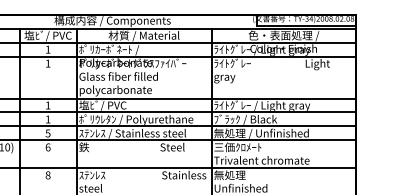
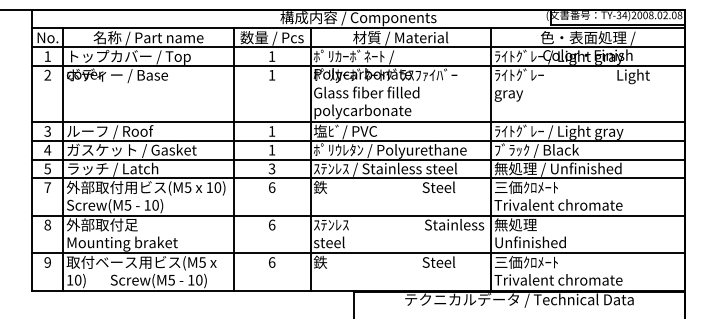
text: (47, 36) -> (271, 38), 塩ﾋﾞ/ PVC -> 数量 / Pcs
text: (48, 133) -> (272, 168), 5 -> 3
text: (47, 174) -> (271, 224), 8 -> 6

